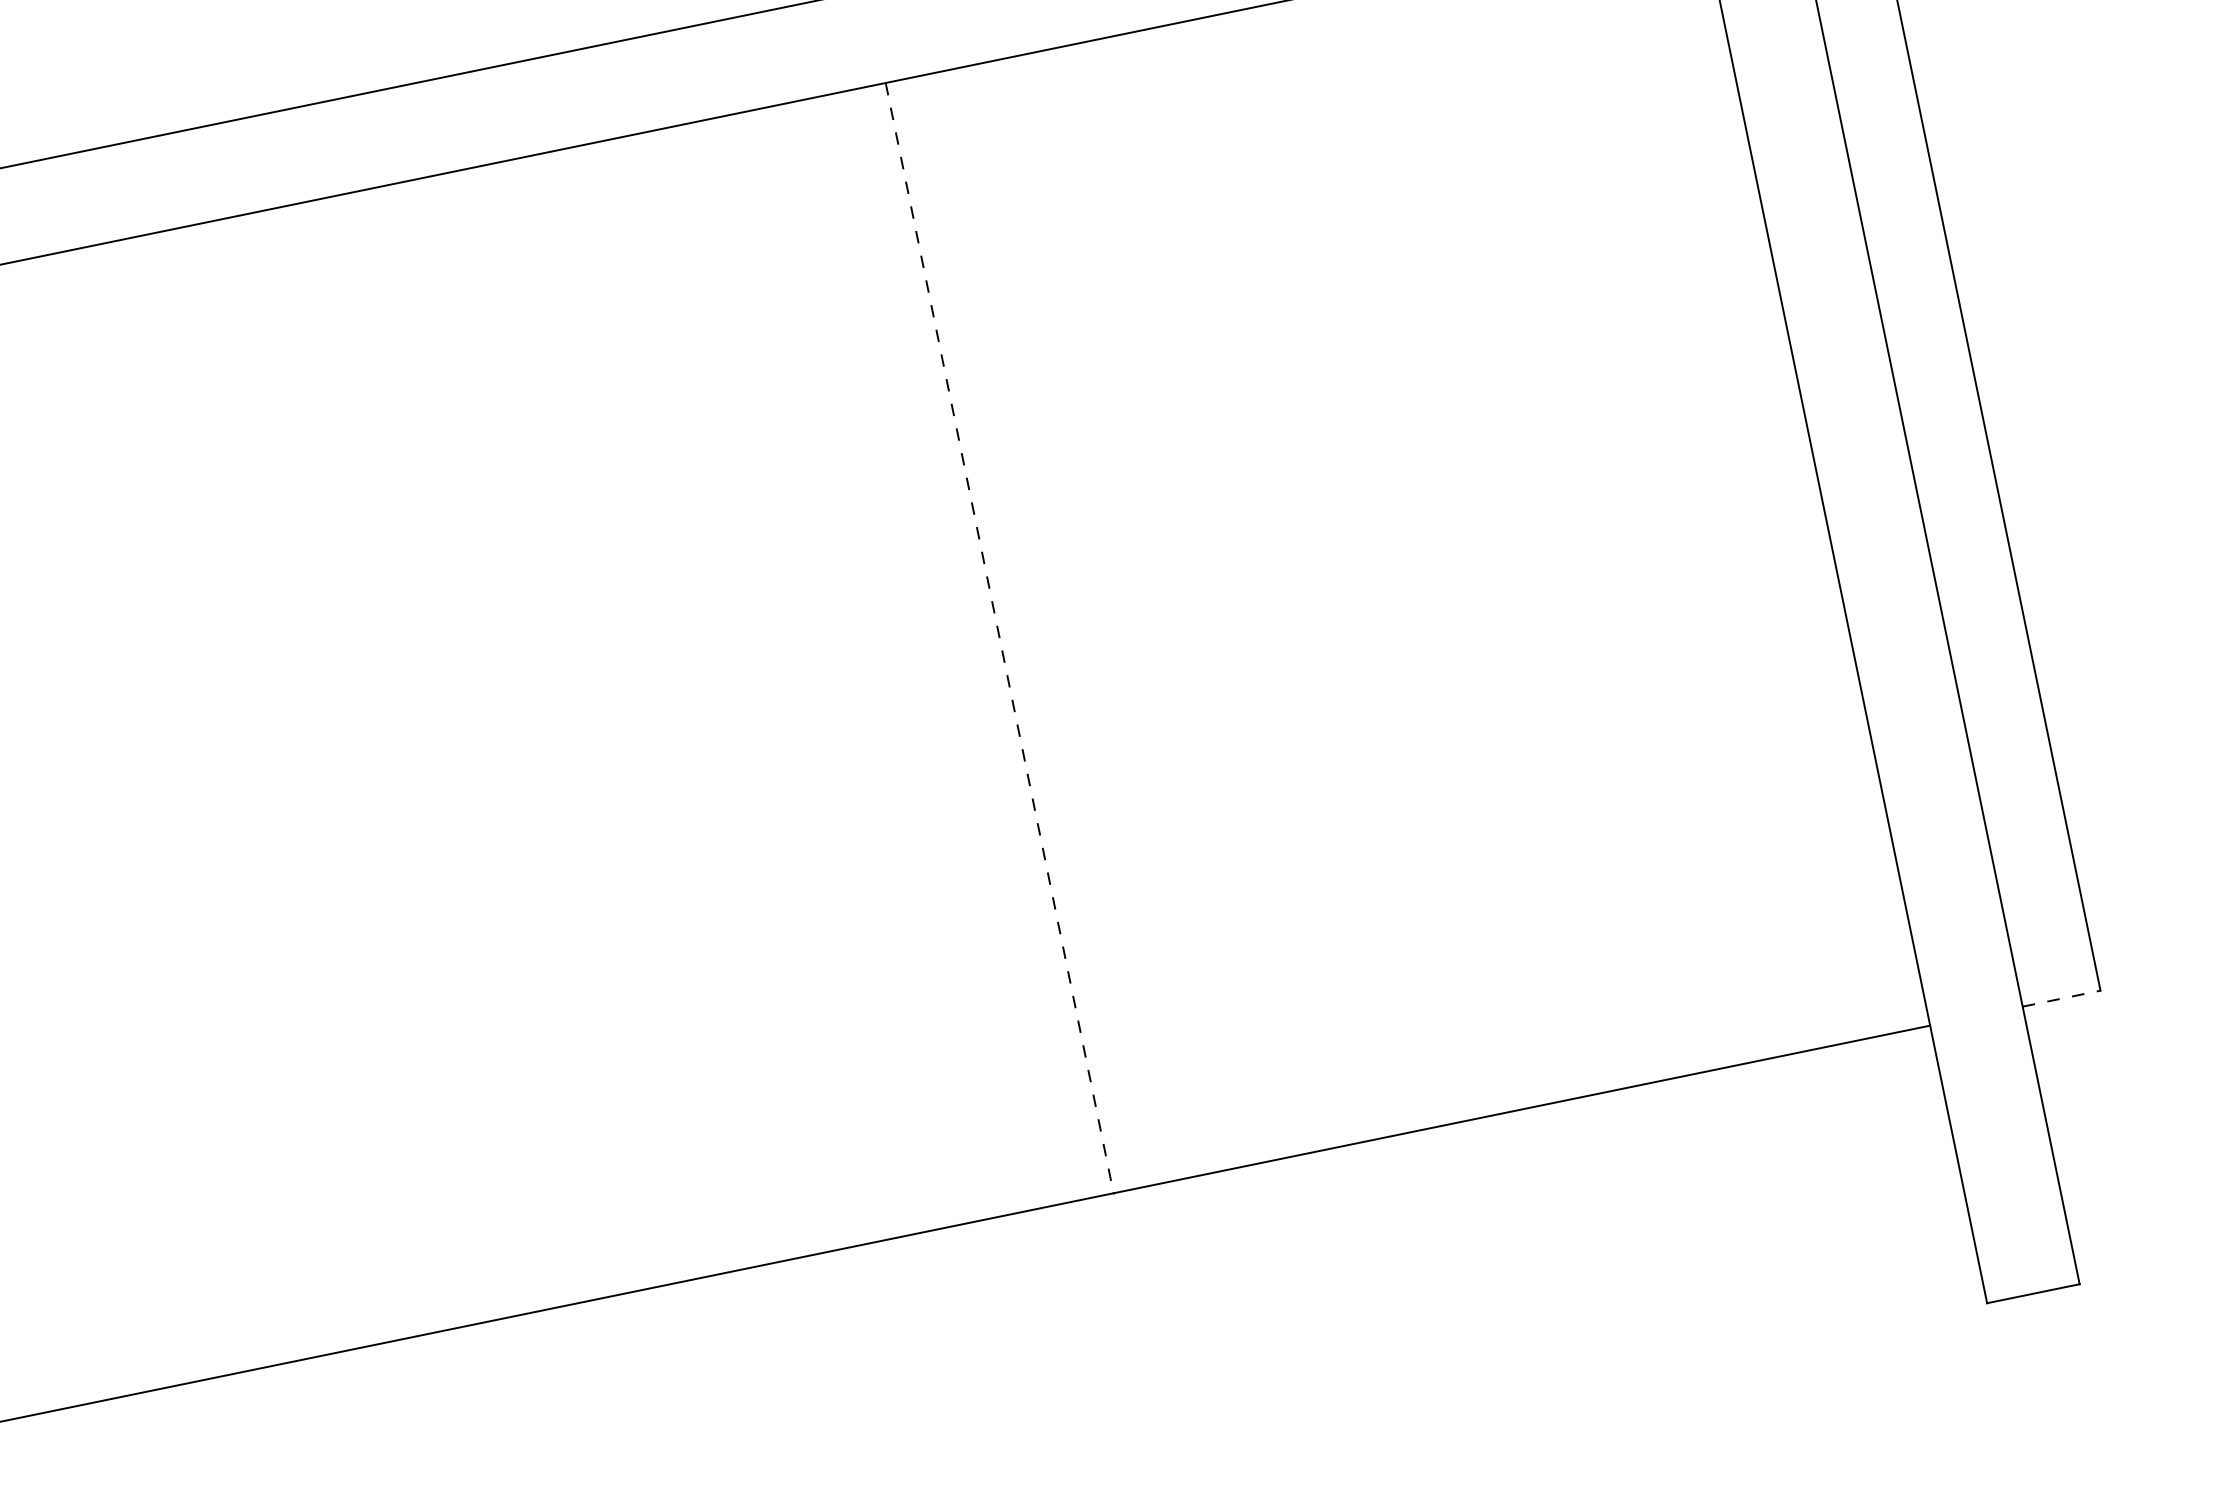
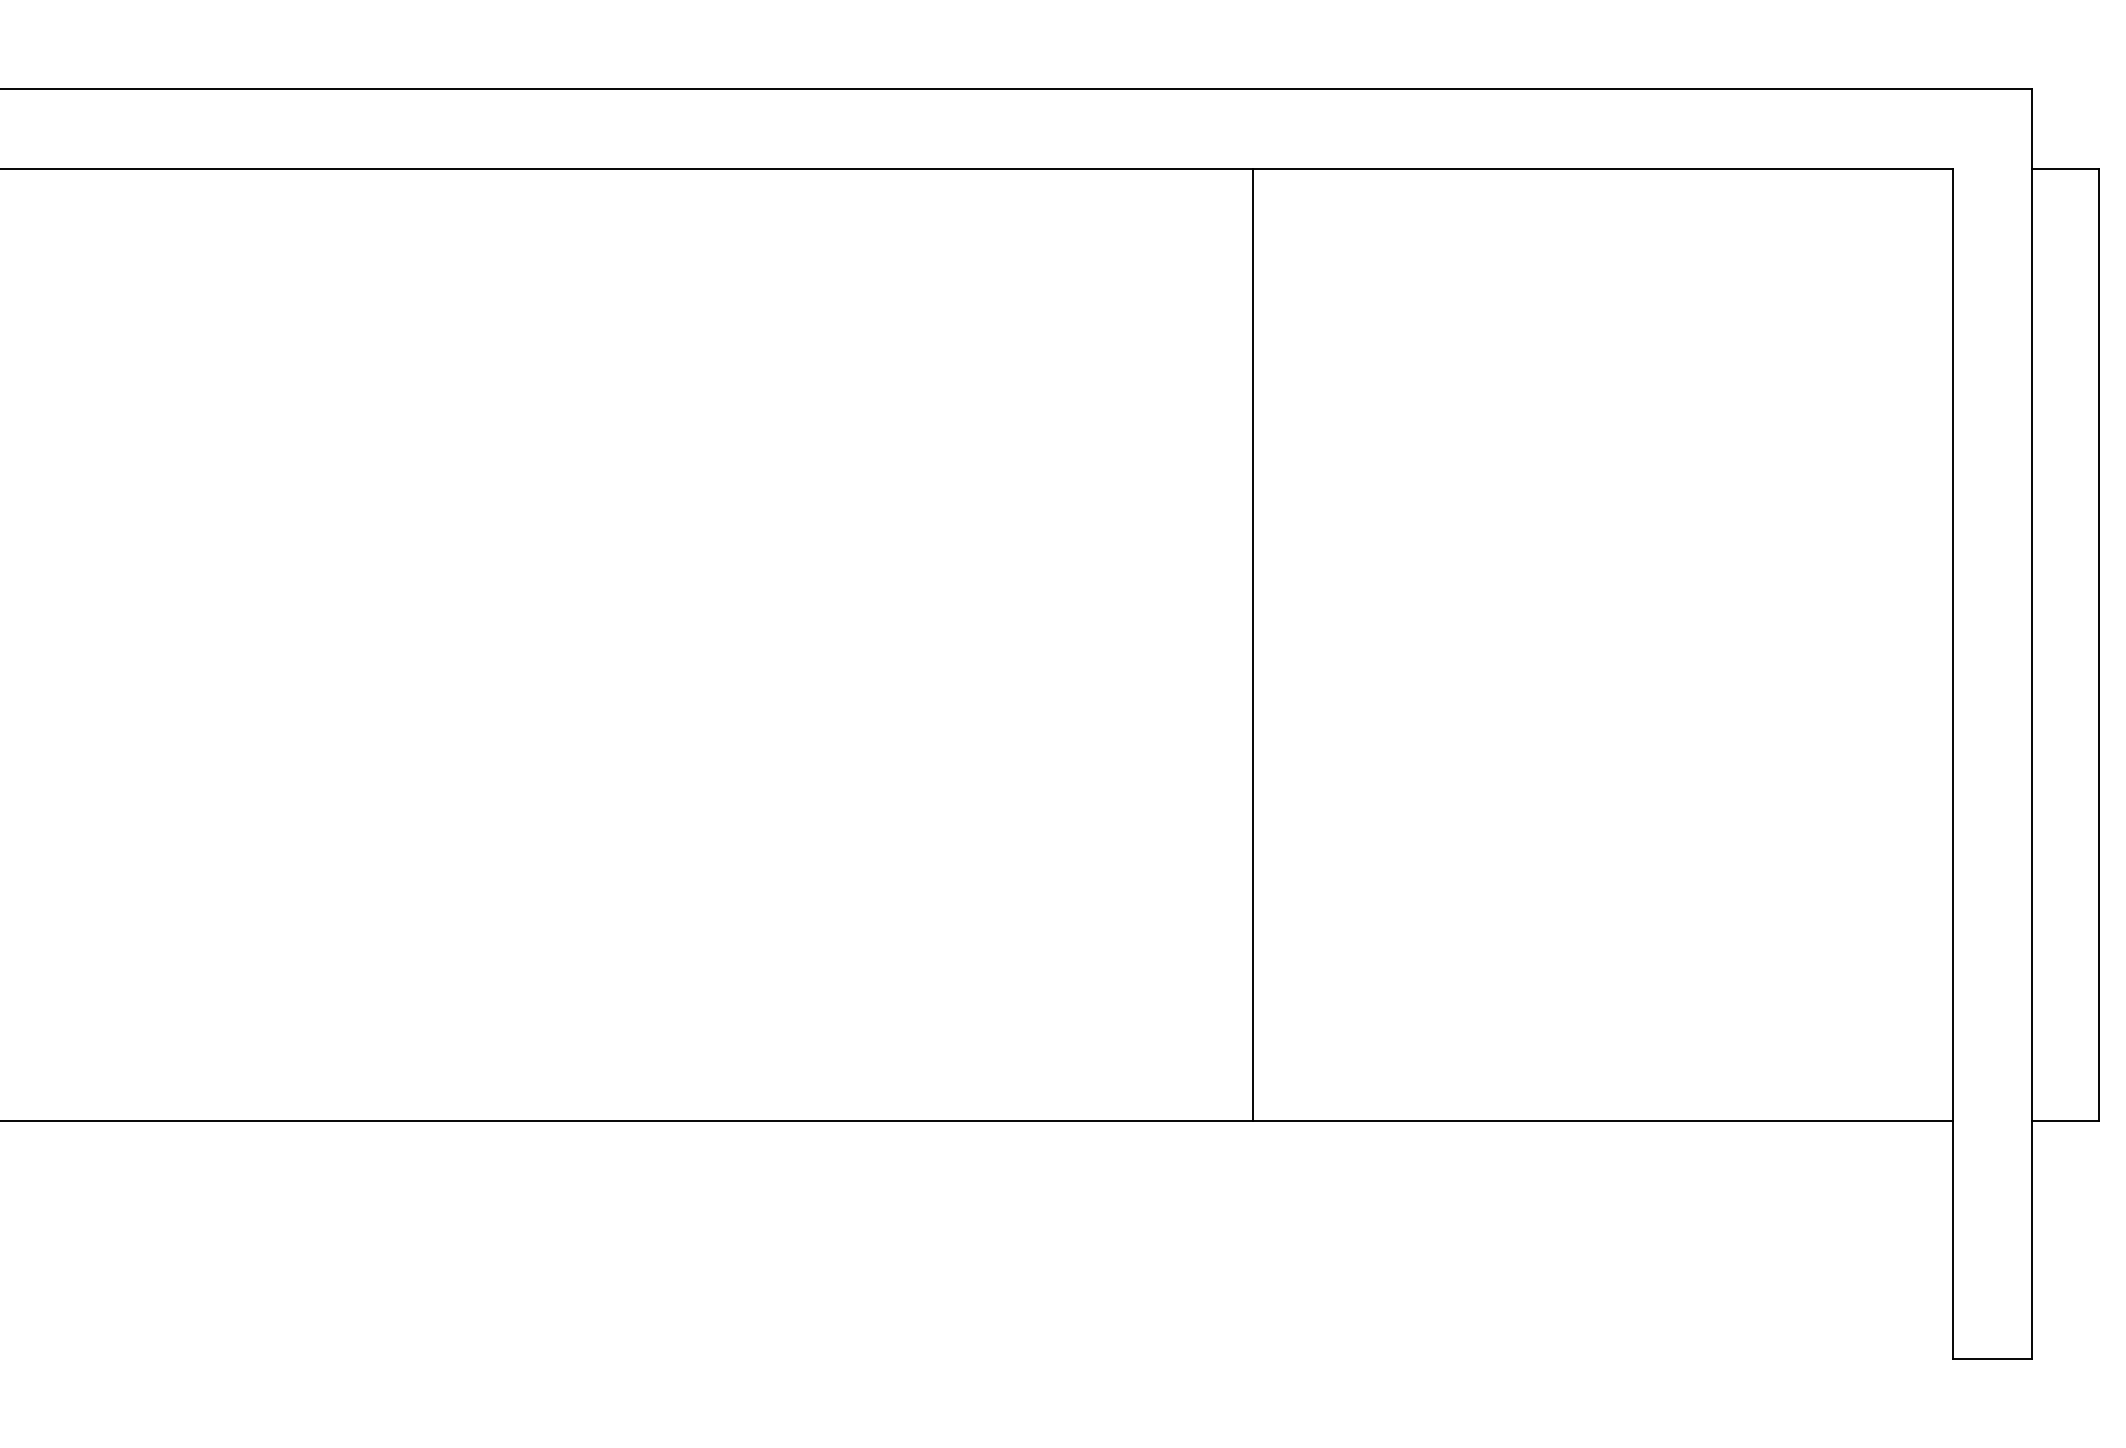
line: (999, 639) -> (1252, 645), dashed -> solid
line: (2062, 998) -> (2066, 1120), dashed -> solid

